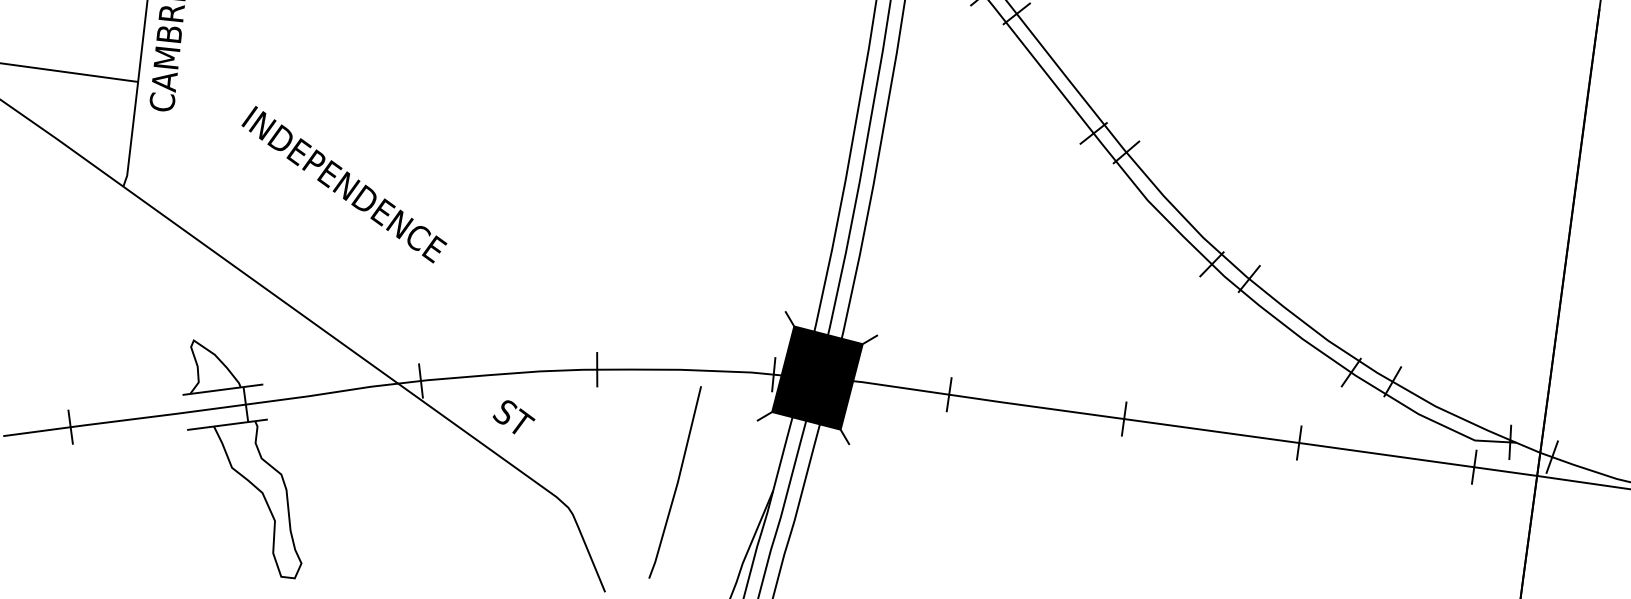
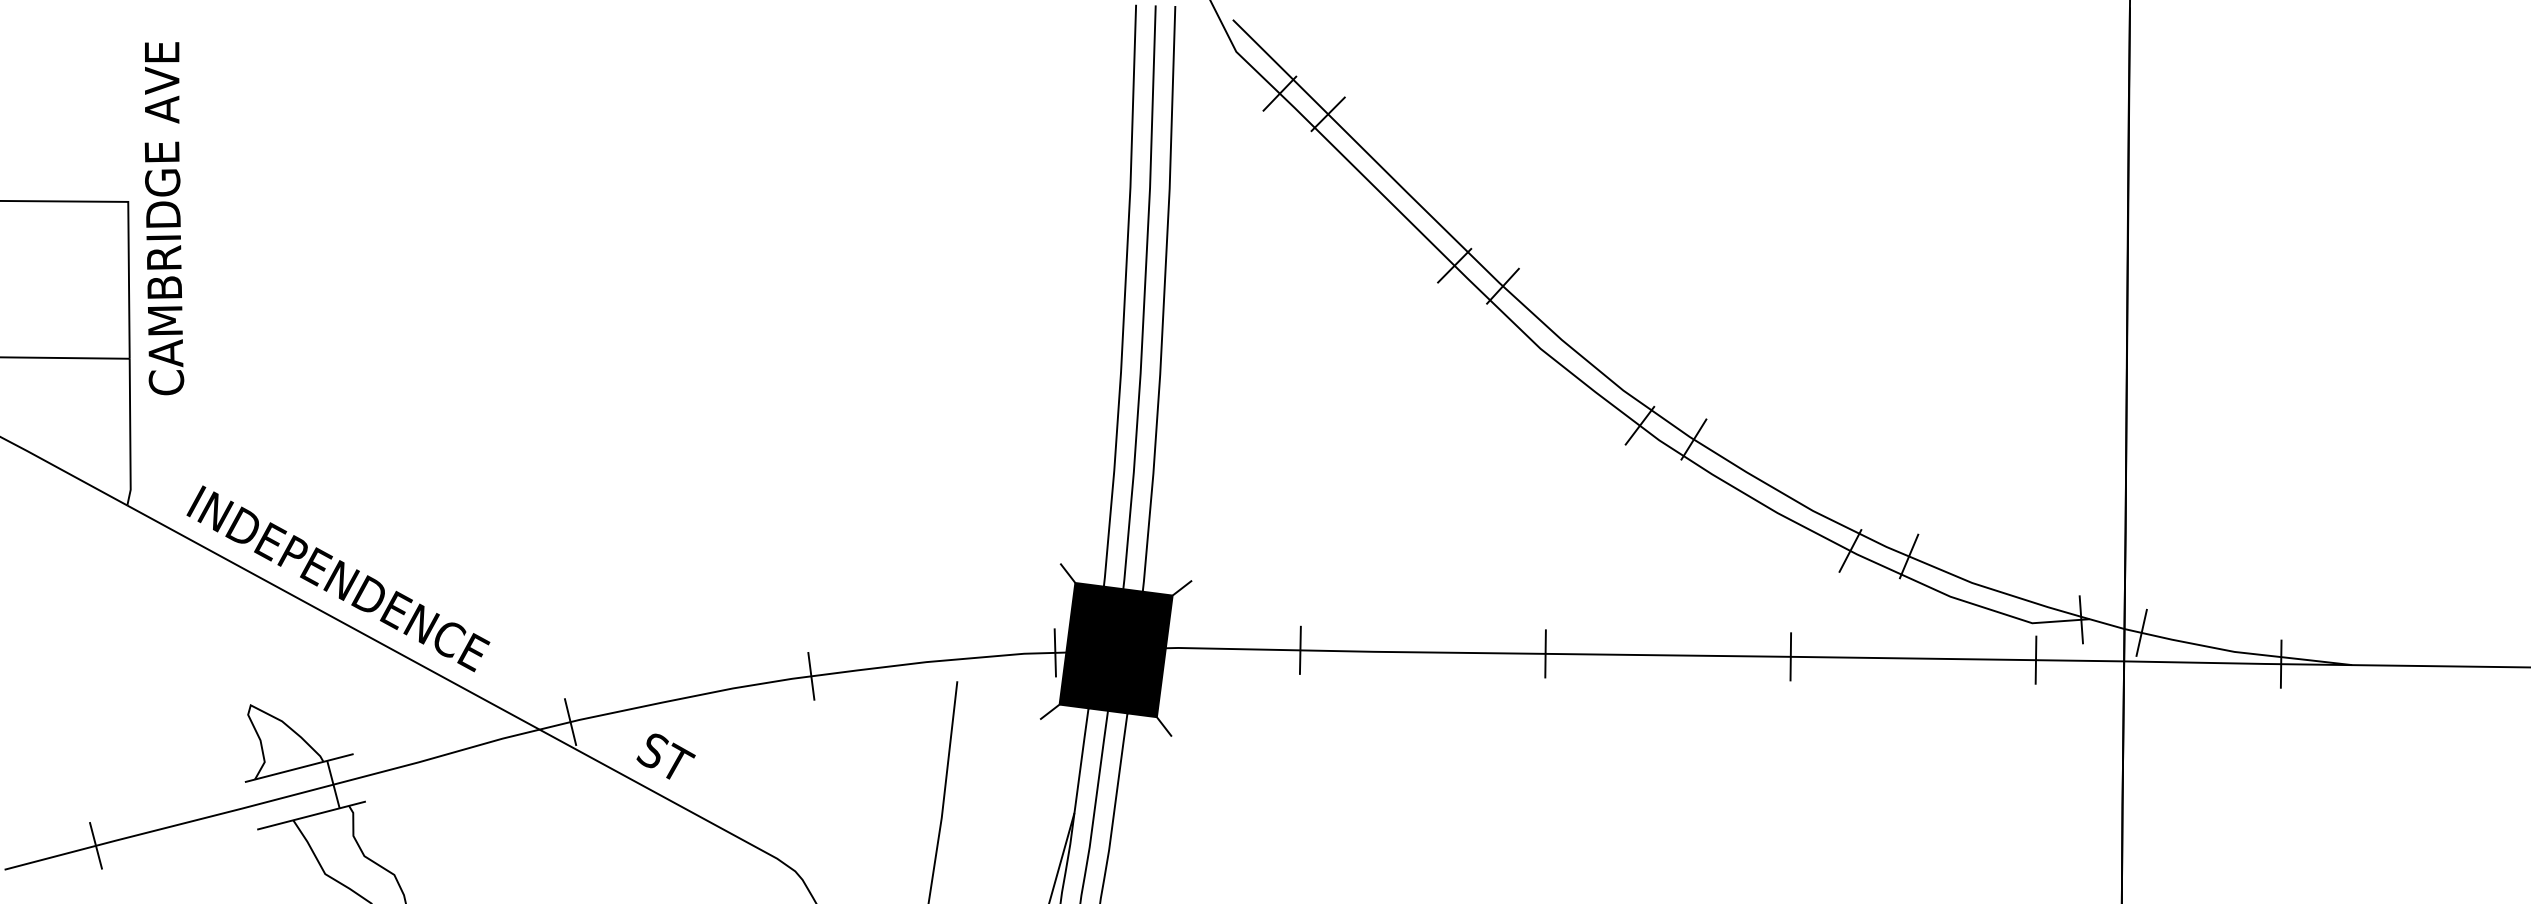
text: (344, 184) -> (338, 578), moved
text: (513, 417) -> (665, 756), moved

